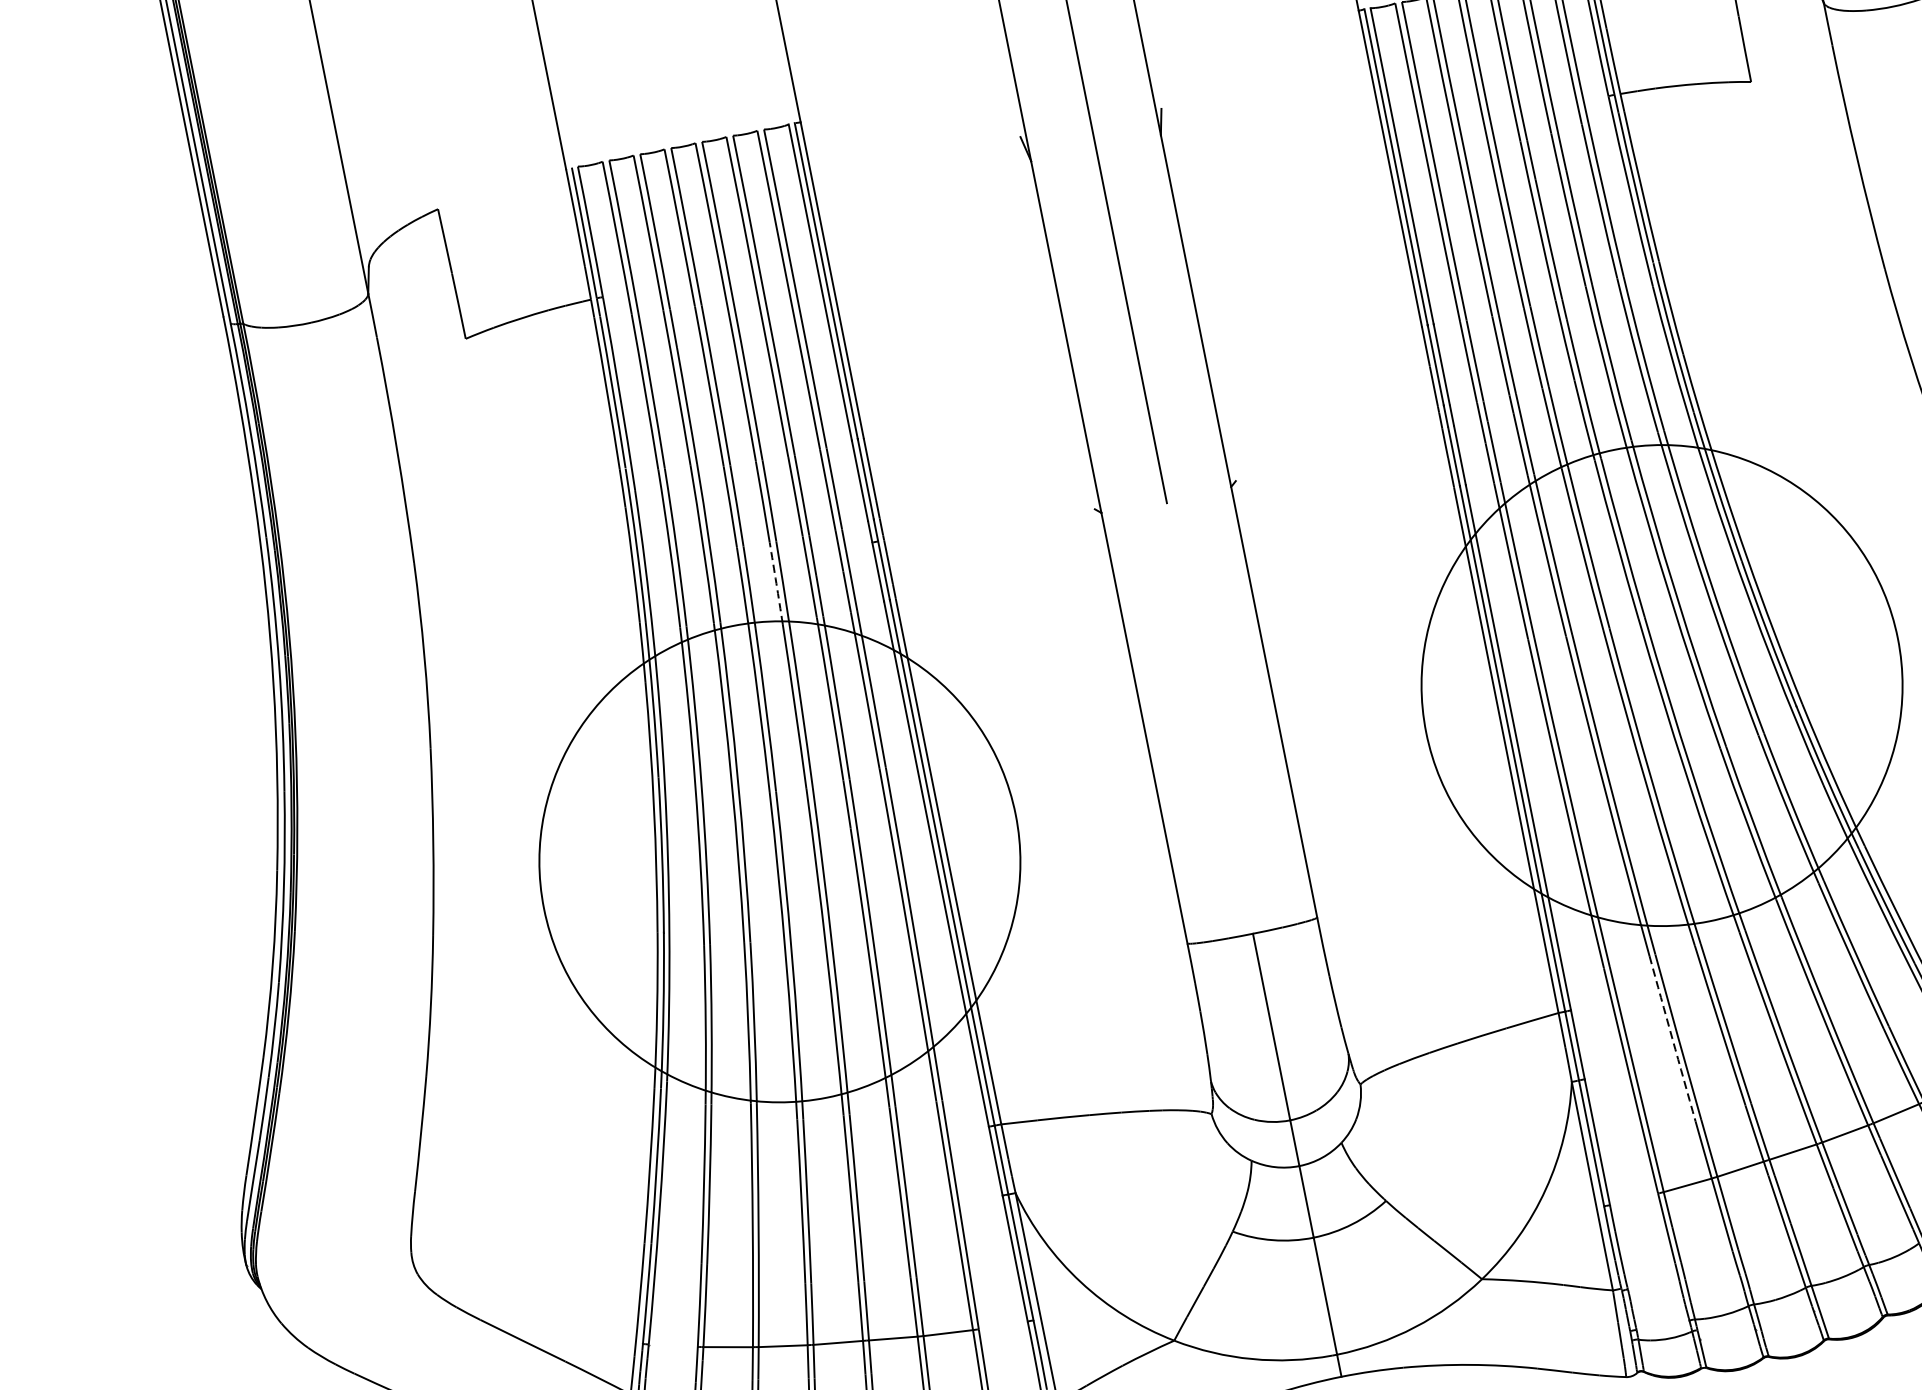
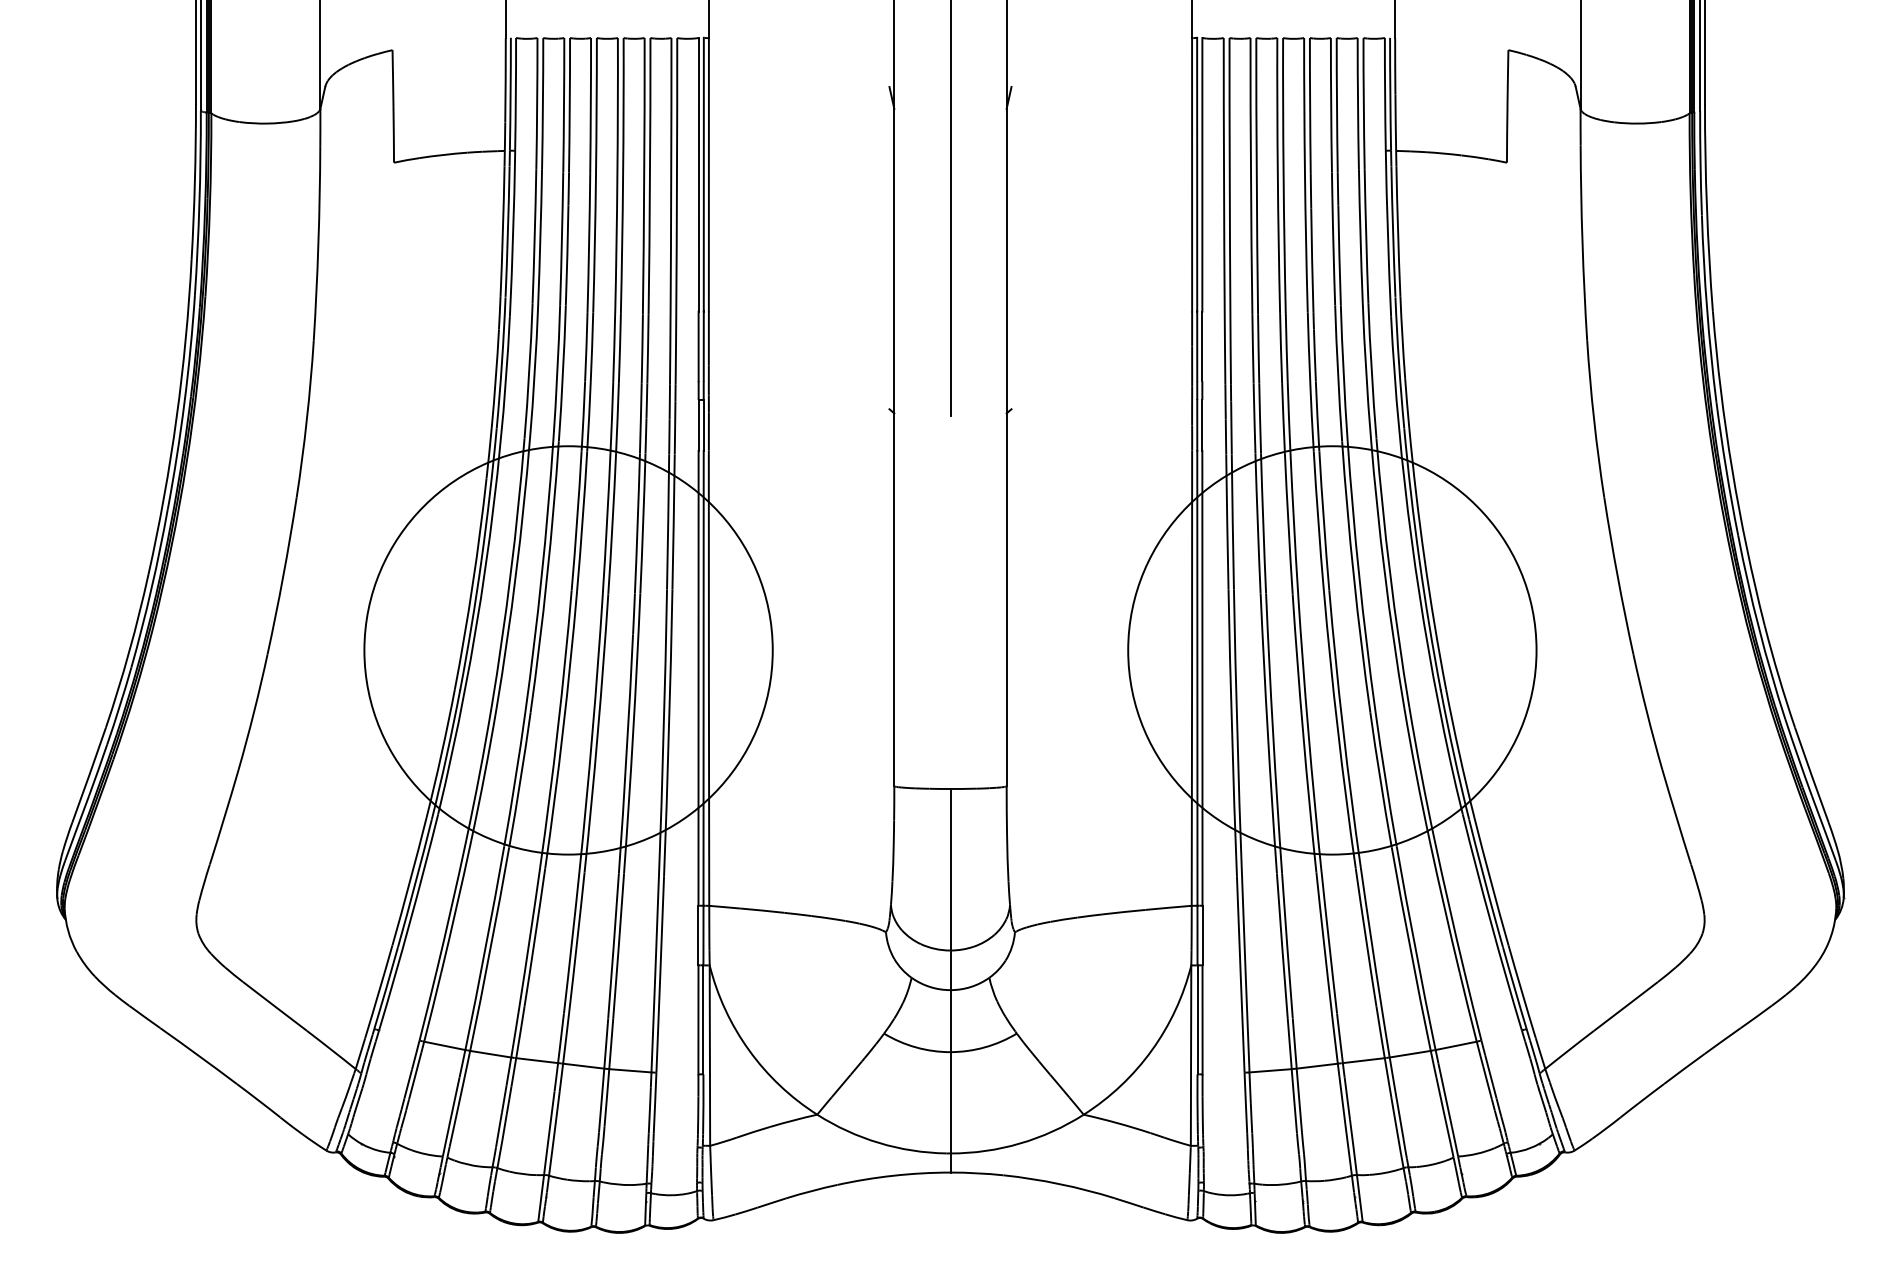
arc: (775, 582) -> (611, 417), dashed -> solid
arc: (1672, 1039) -> (1282, 946), dashed -> solid

